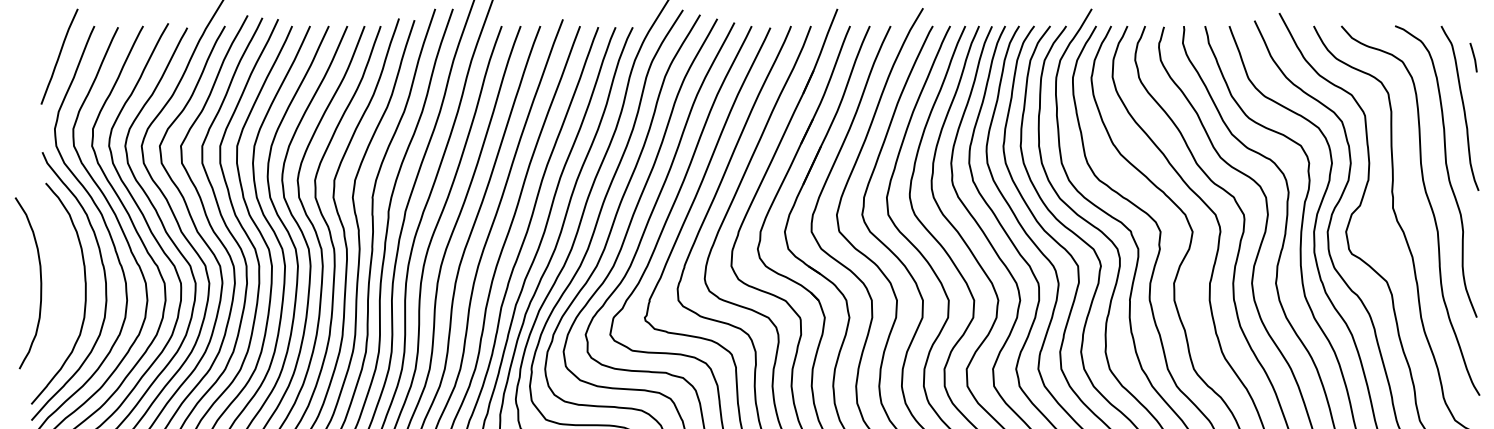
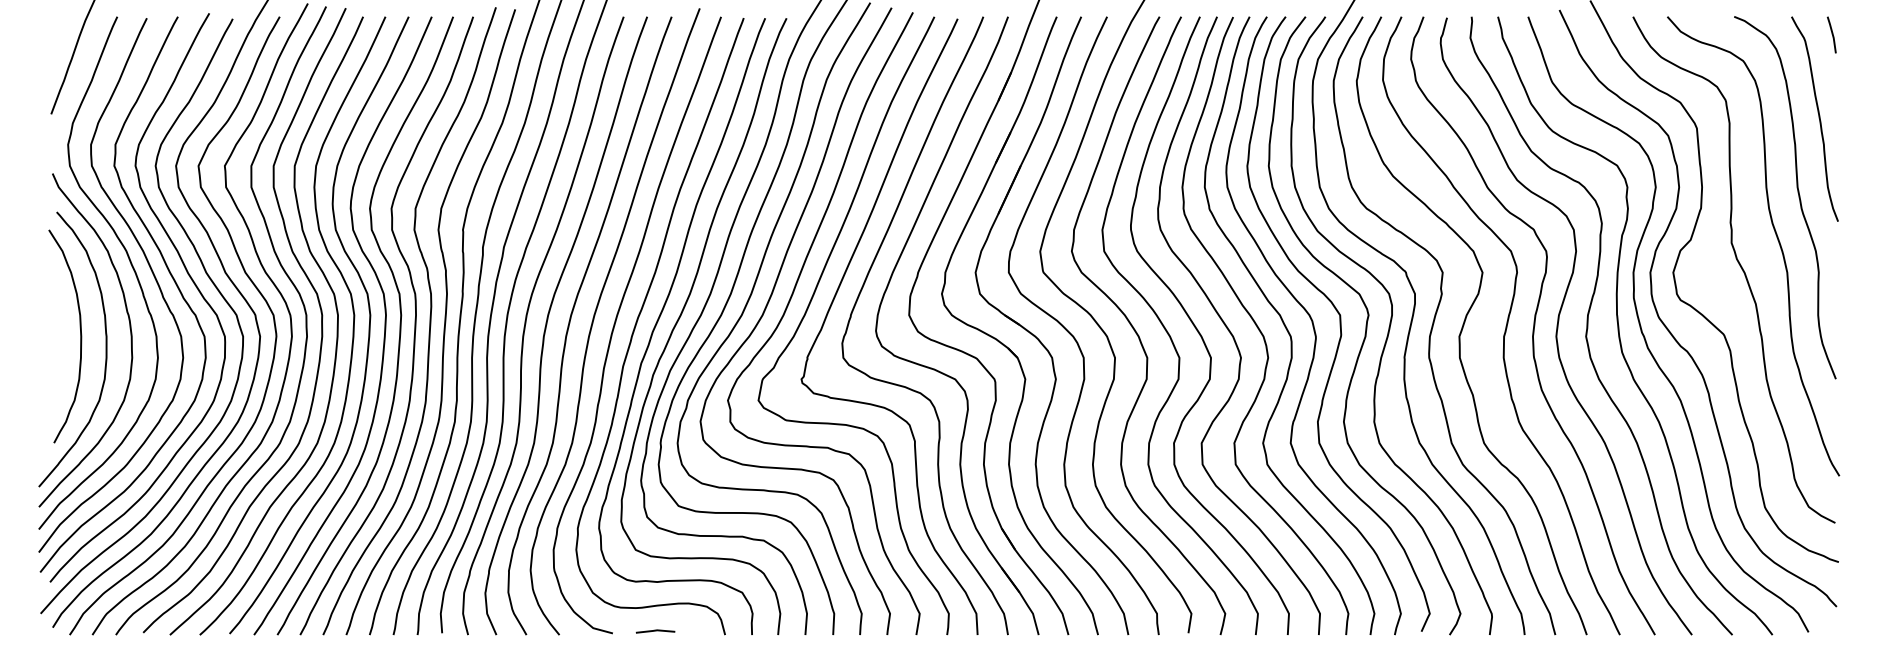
line: (1473, 57) -> (1831, 34), moved
curve: (40, 283) -> (80, 336), moved

